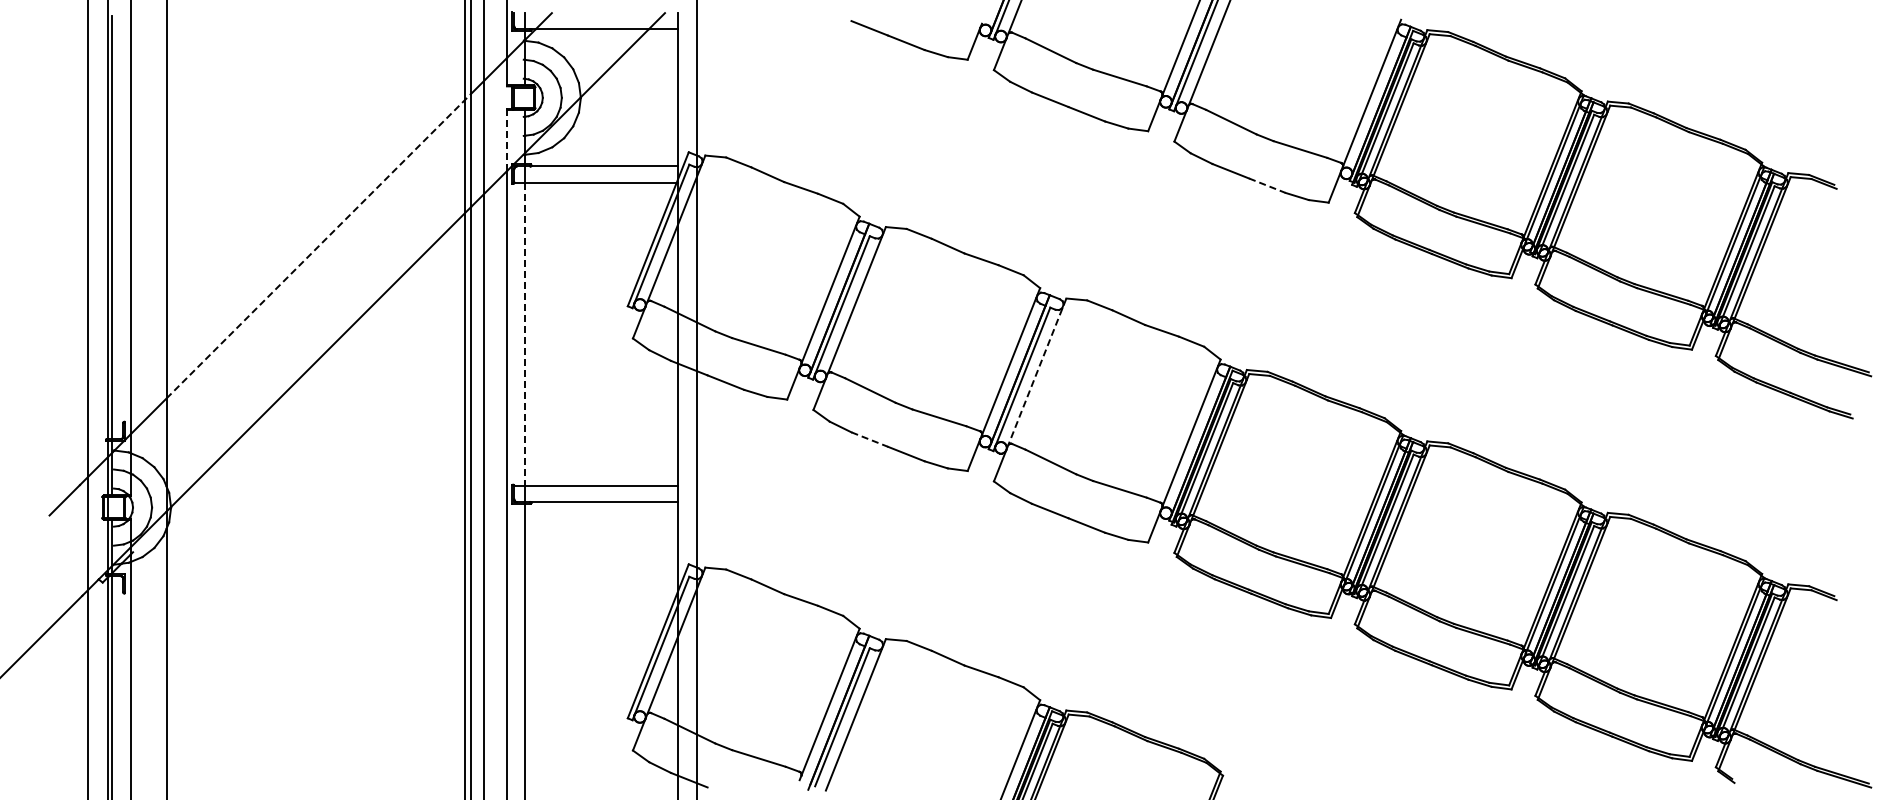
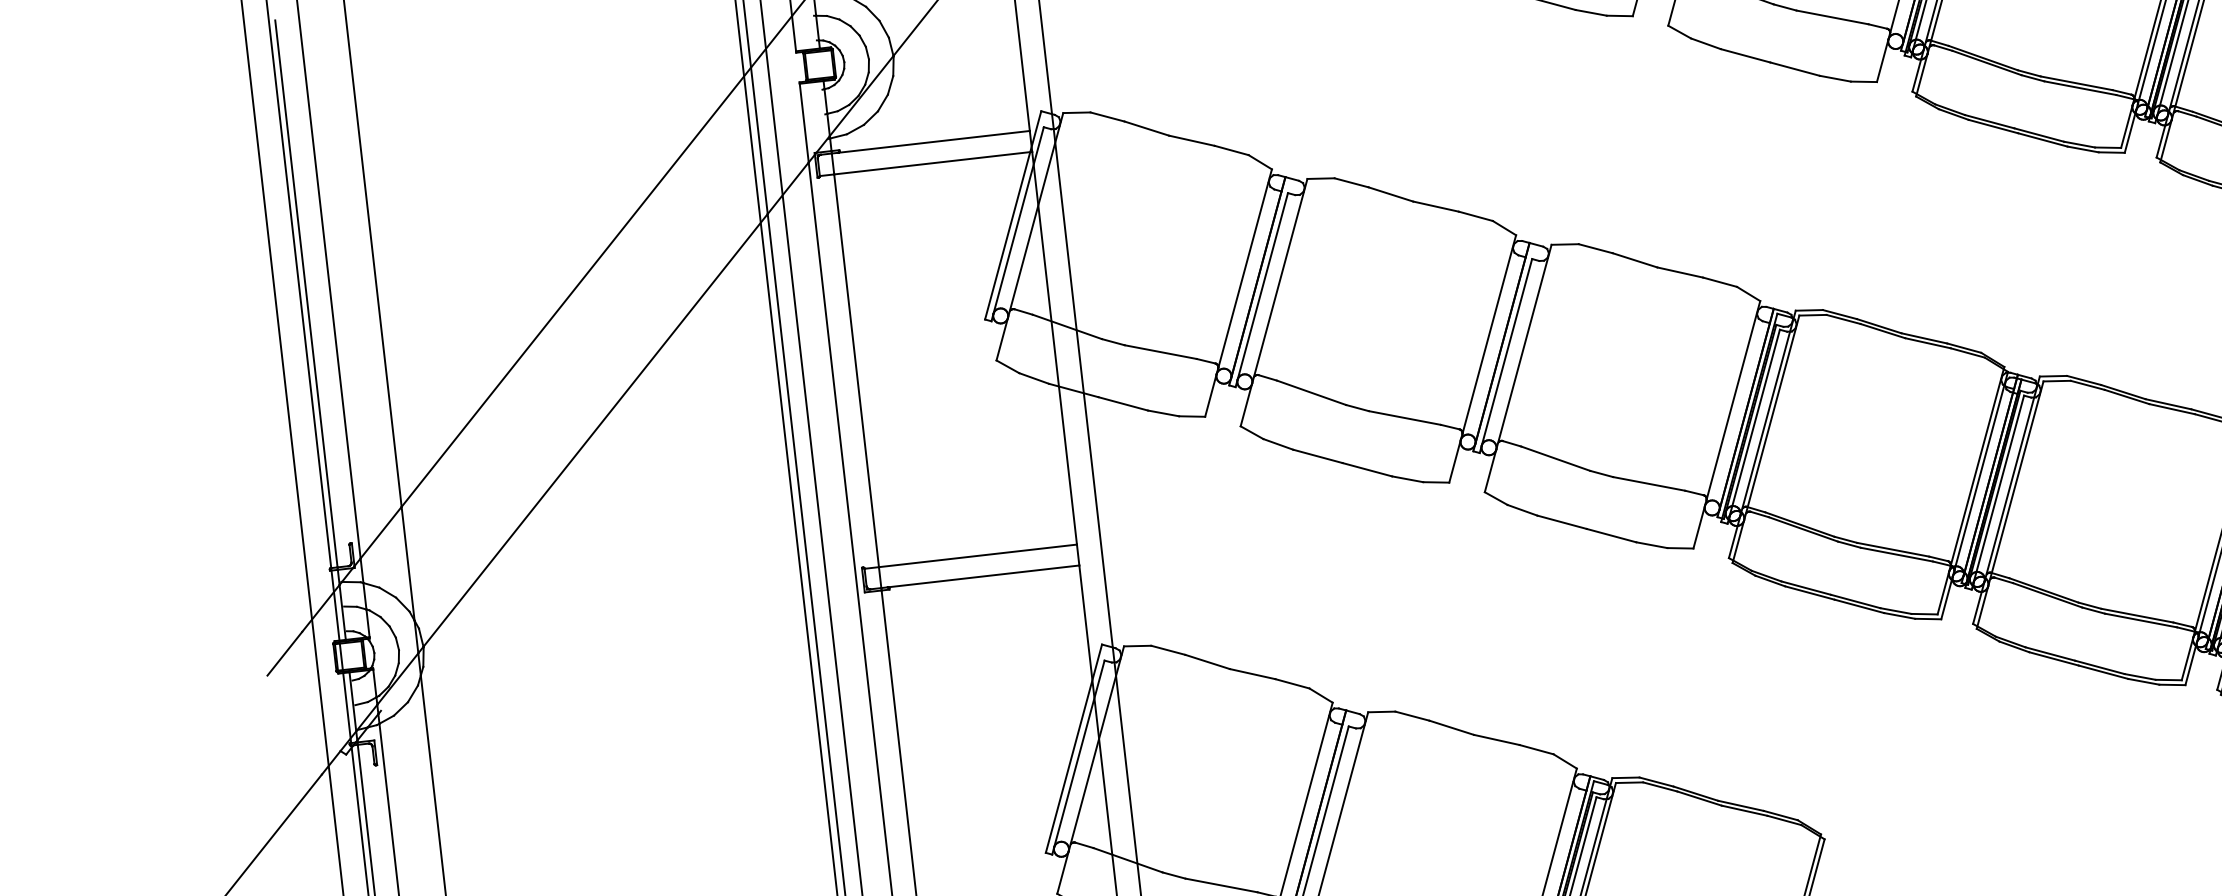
line: (506, 140) -> (803, 122), dashed -> solid
line: (1267, 185) -> (1795, 68), dashed -> solid
line: (319, 245) -> (577, 286), dashed -> solid
line: (525, 334) -> (856, 371), dashed -> solid
line: (1036, 374) -> (1524, 347), dashed -> solid
line: (869, 439) -> (1317, 456), dashed -> solid

